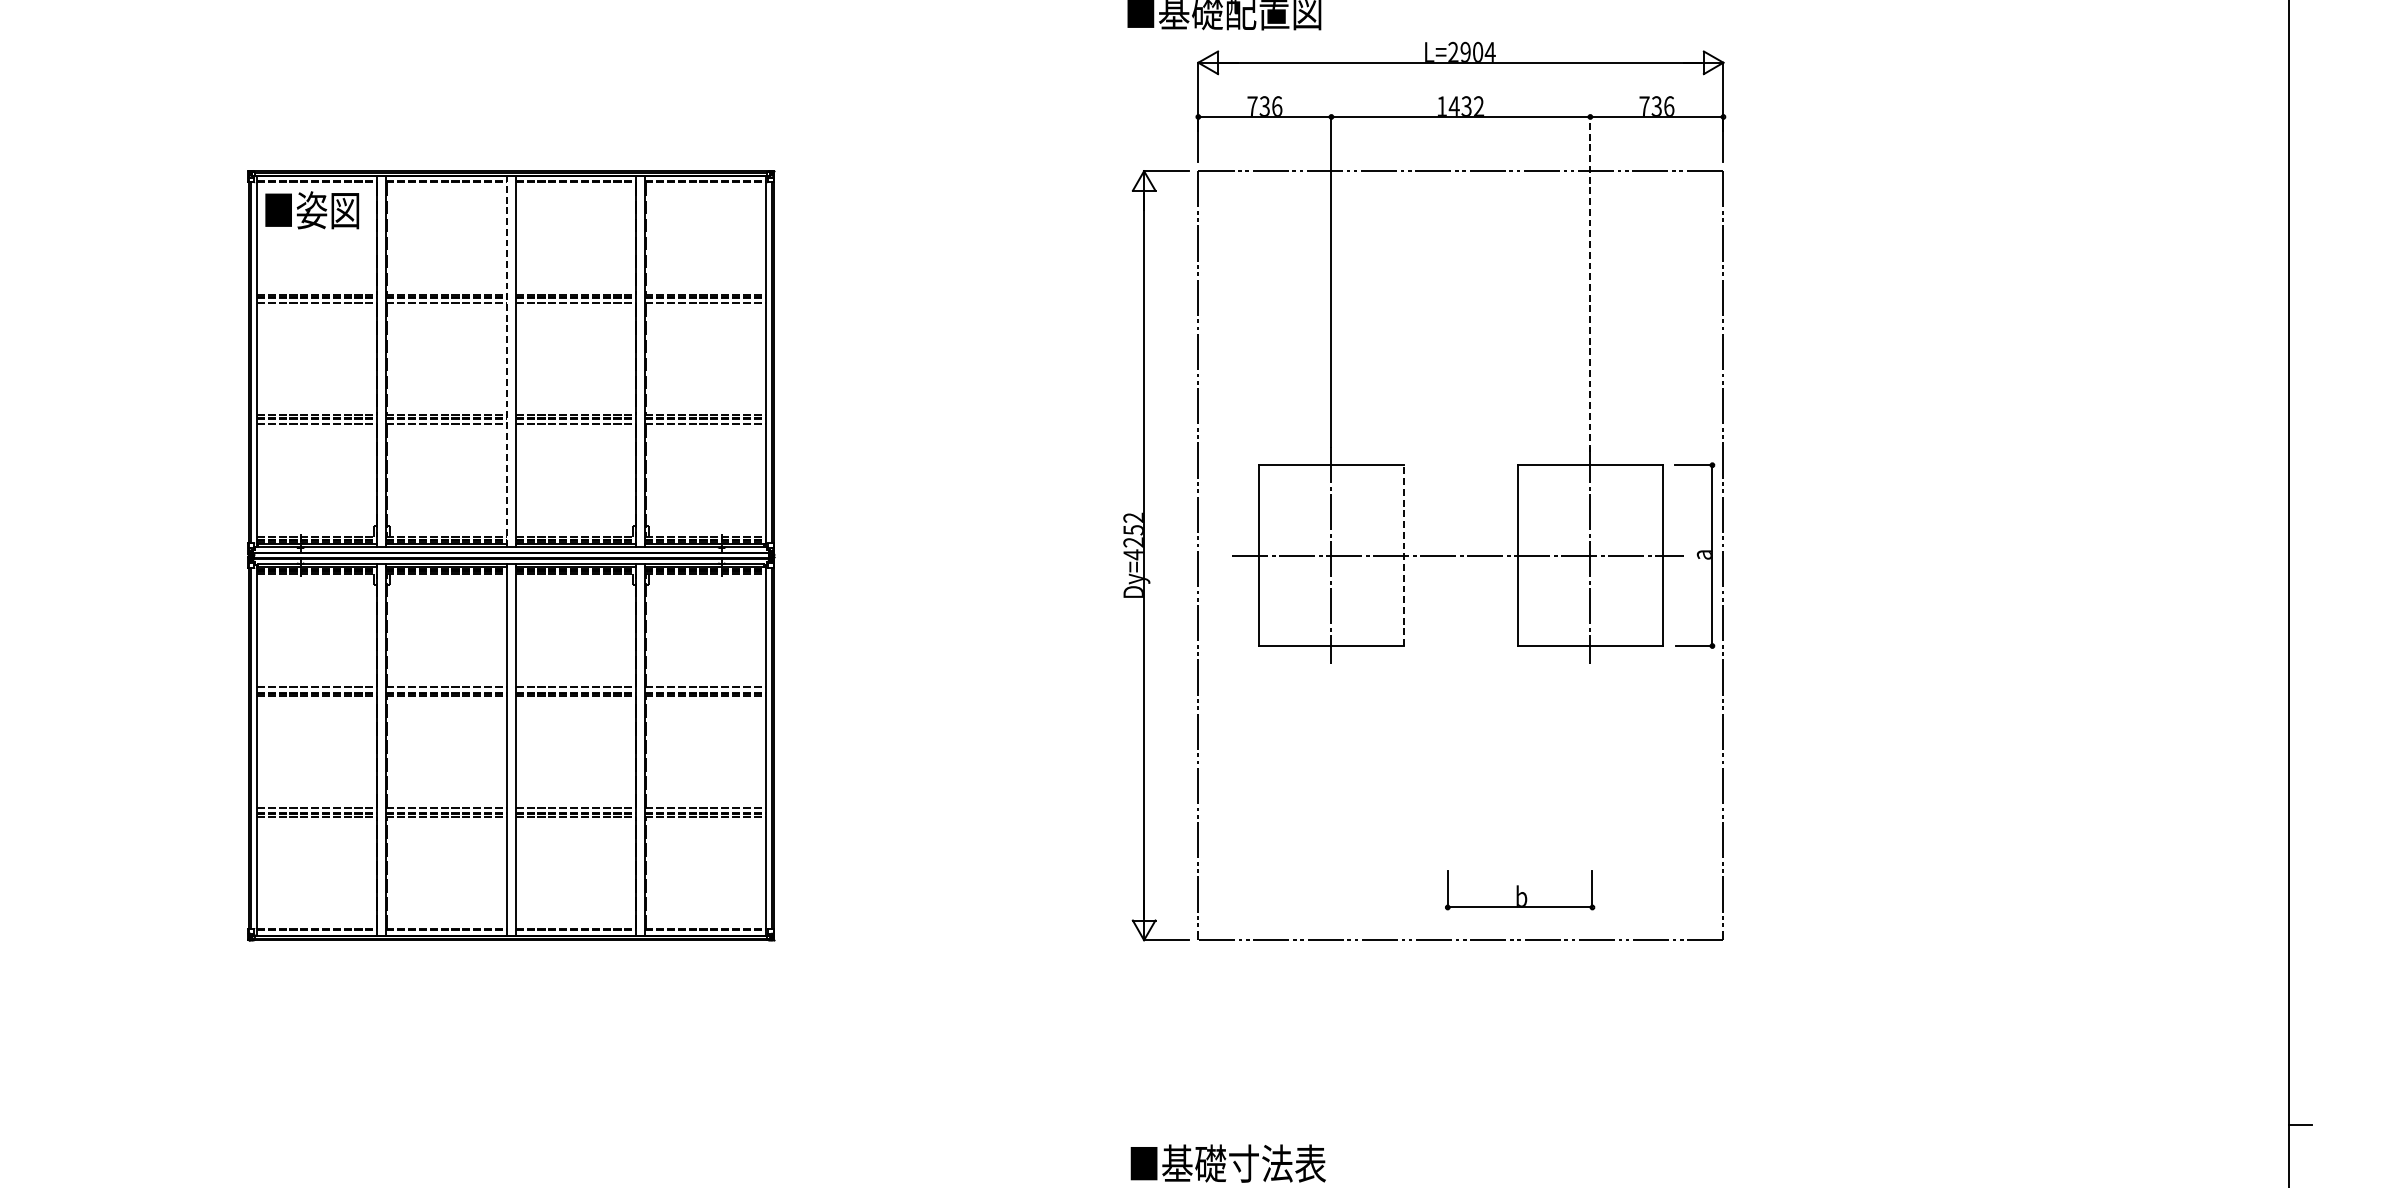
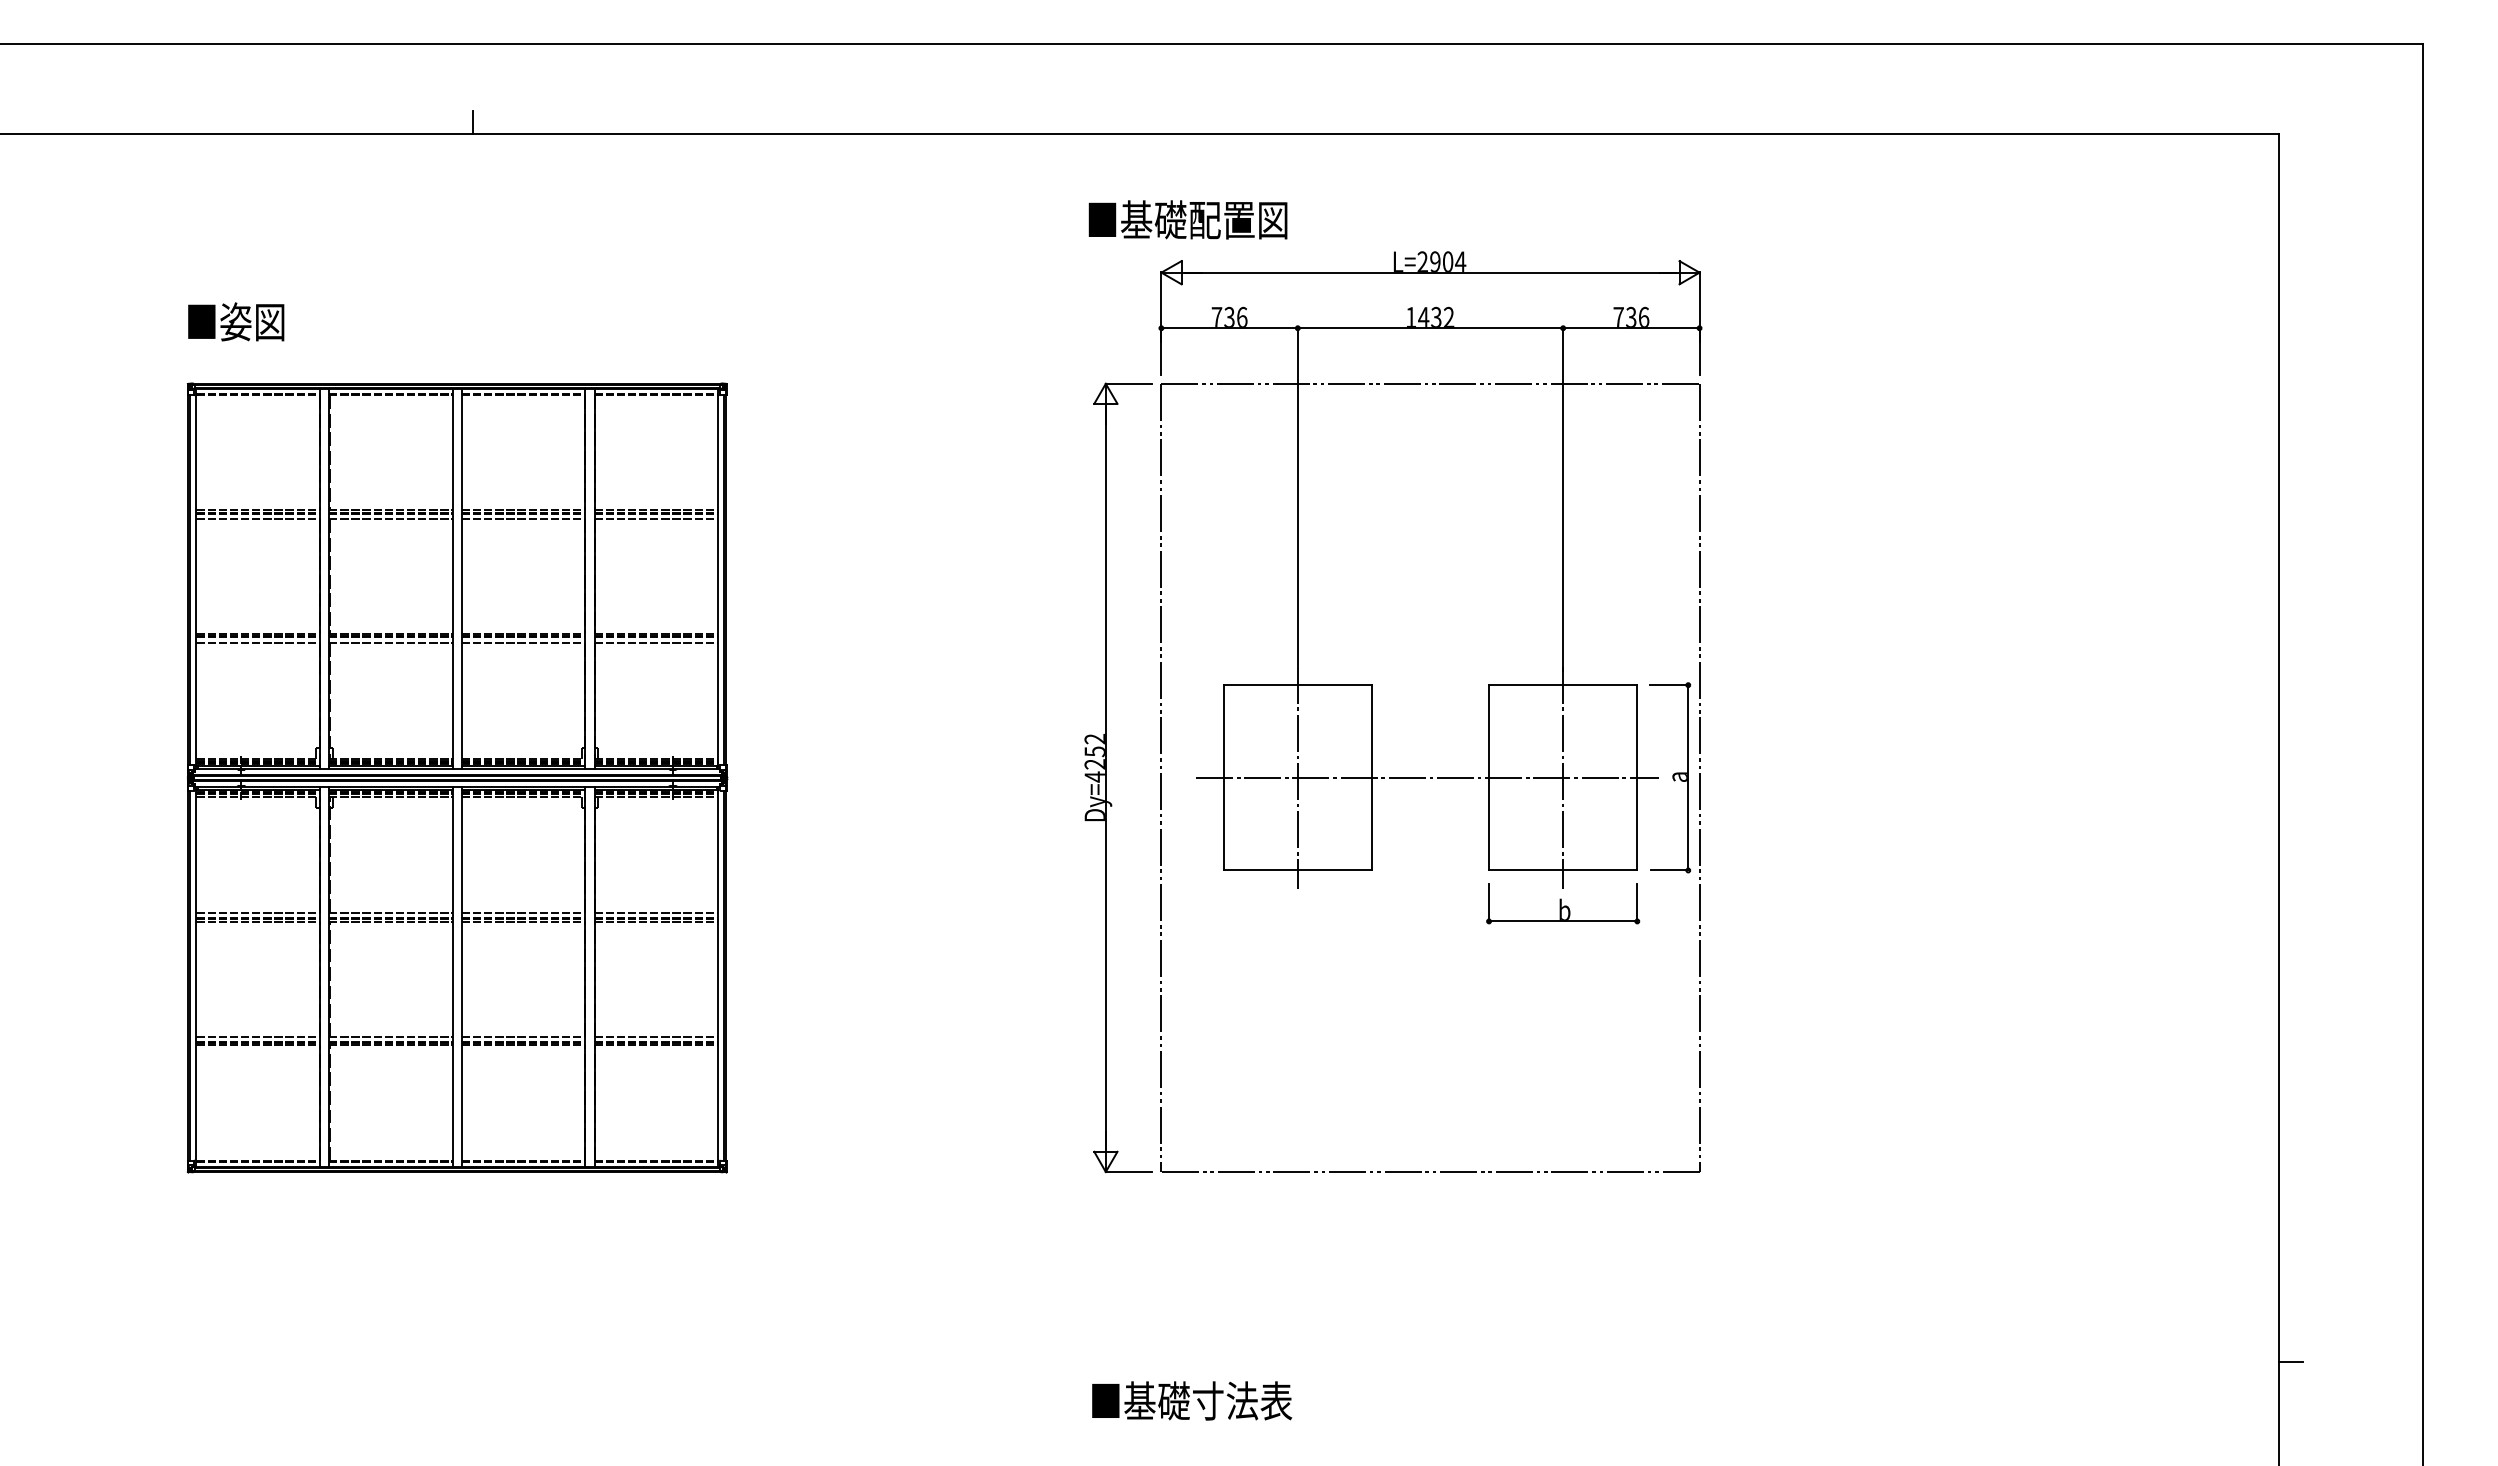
text: (312, 209) -> (236, 321), moved
line: (1590, 284) -> (1563, 499), dashed -> solid
line: (506, 361) -> (452, 578), dashed -> solid
line: (1403, 555) -> (1371, 777), dashed -> solid
part: (1520, 889) -> (1563, 903), moved

